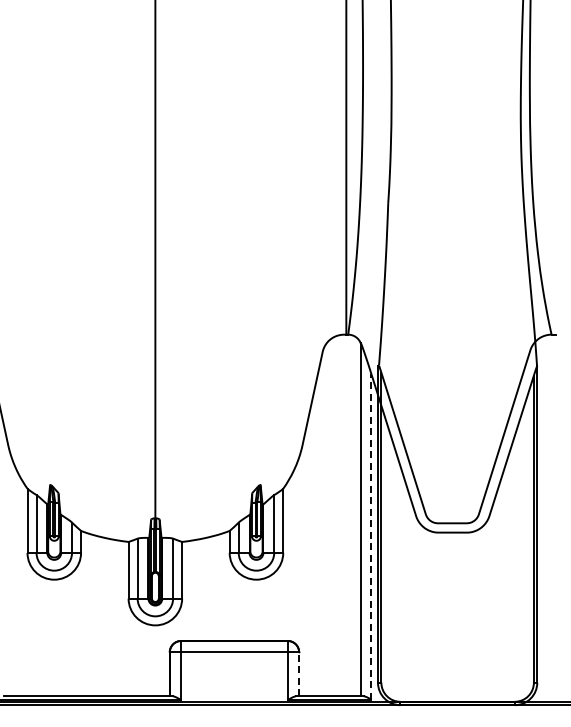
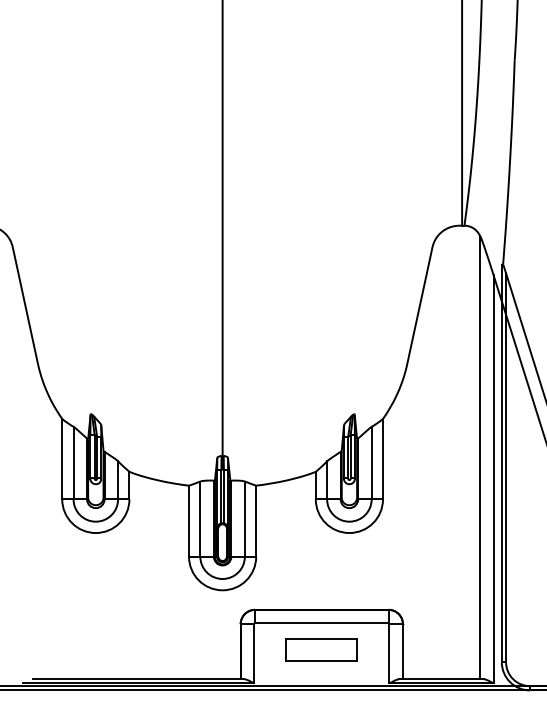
line: (371, 537) -> (493, 480), dashed -> solid
part: (234, 672) -> (321, 649), added
line: (299, 674) -> (403, 651), dashed -> solid

